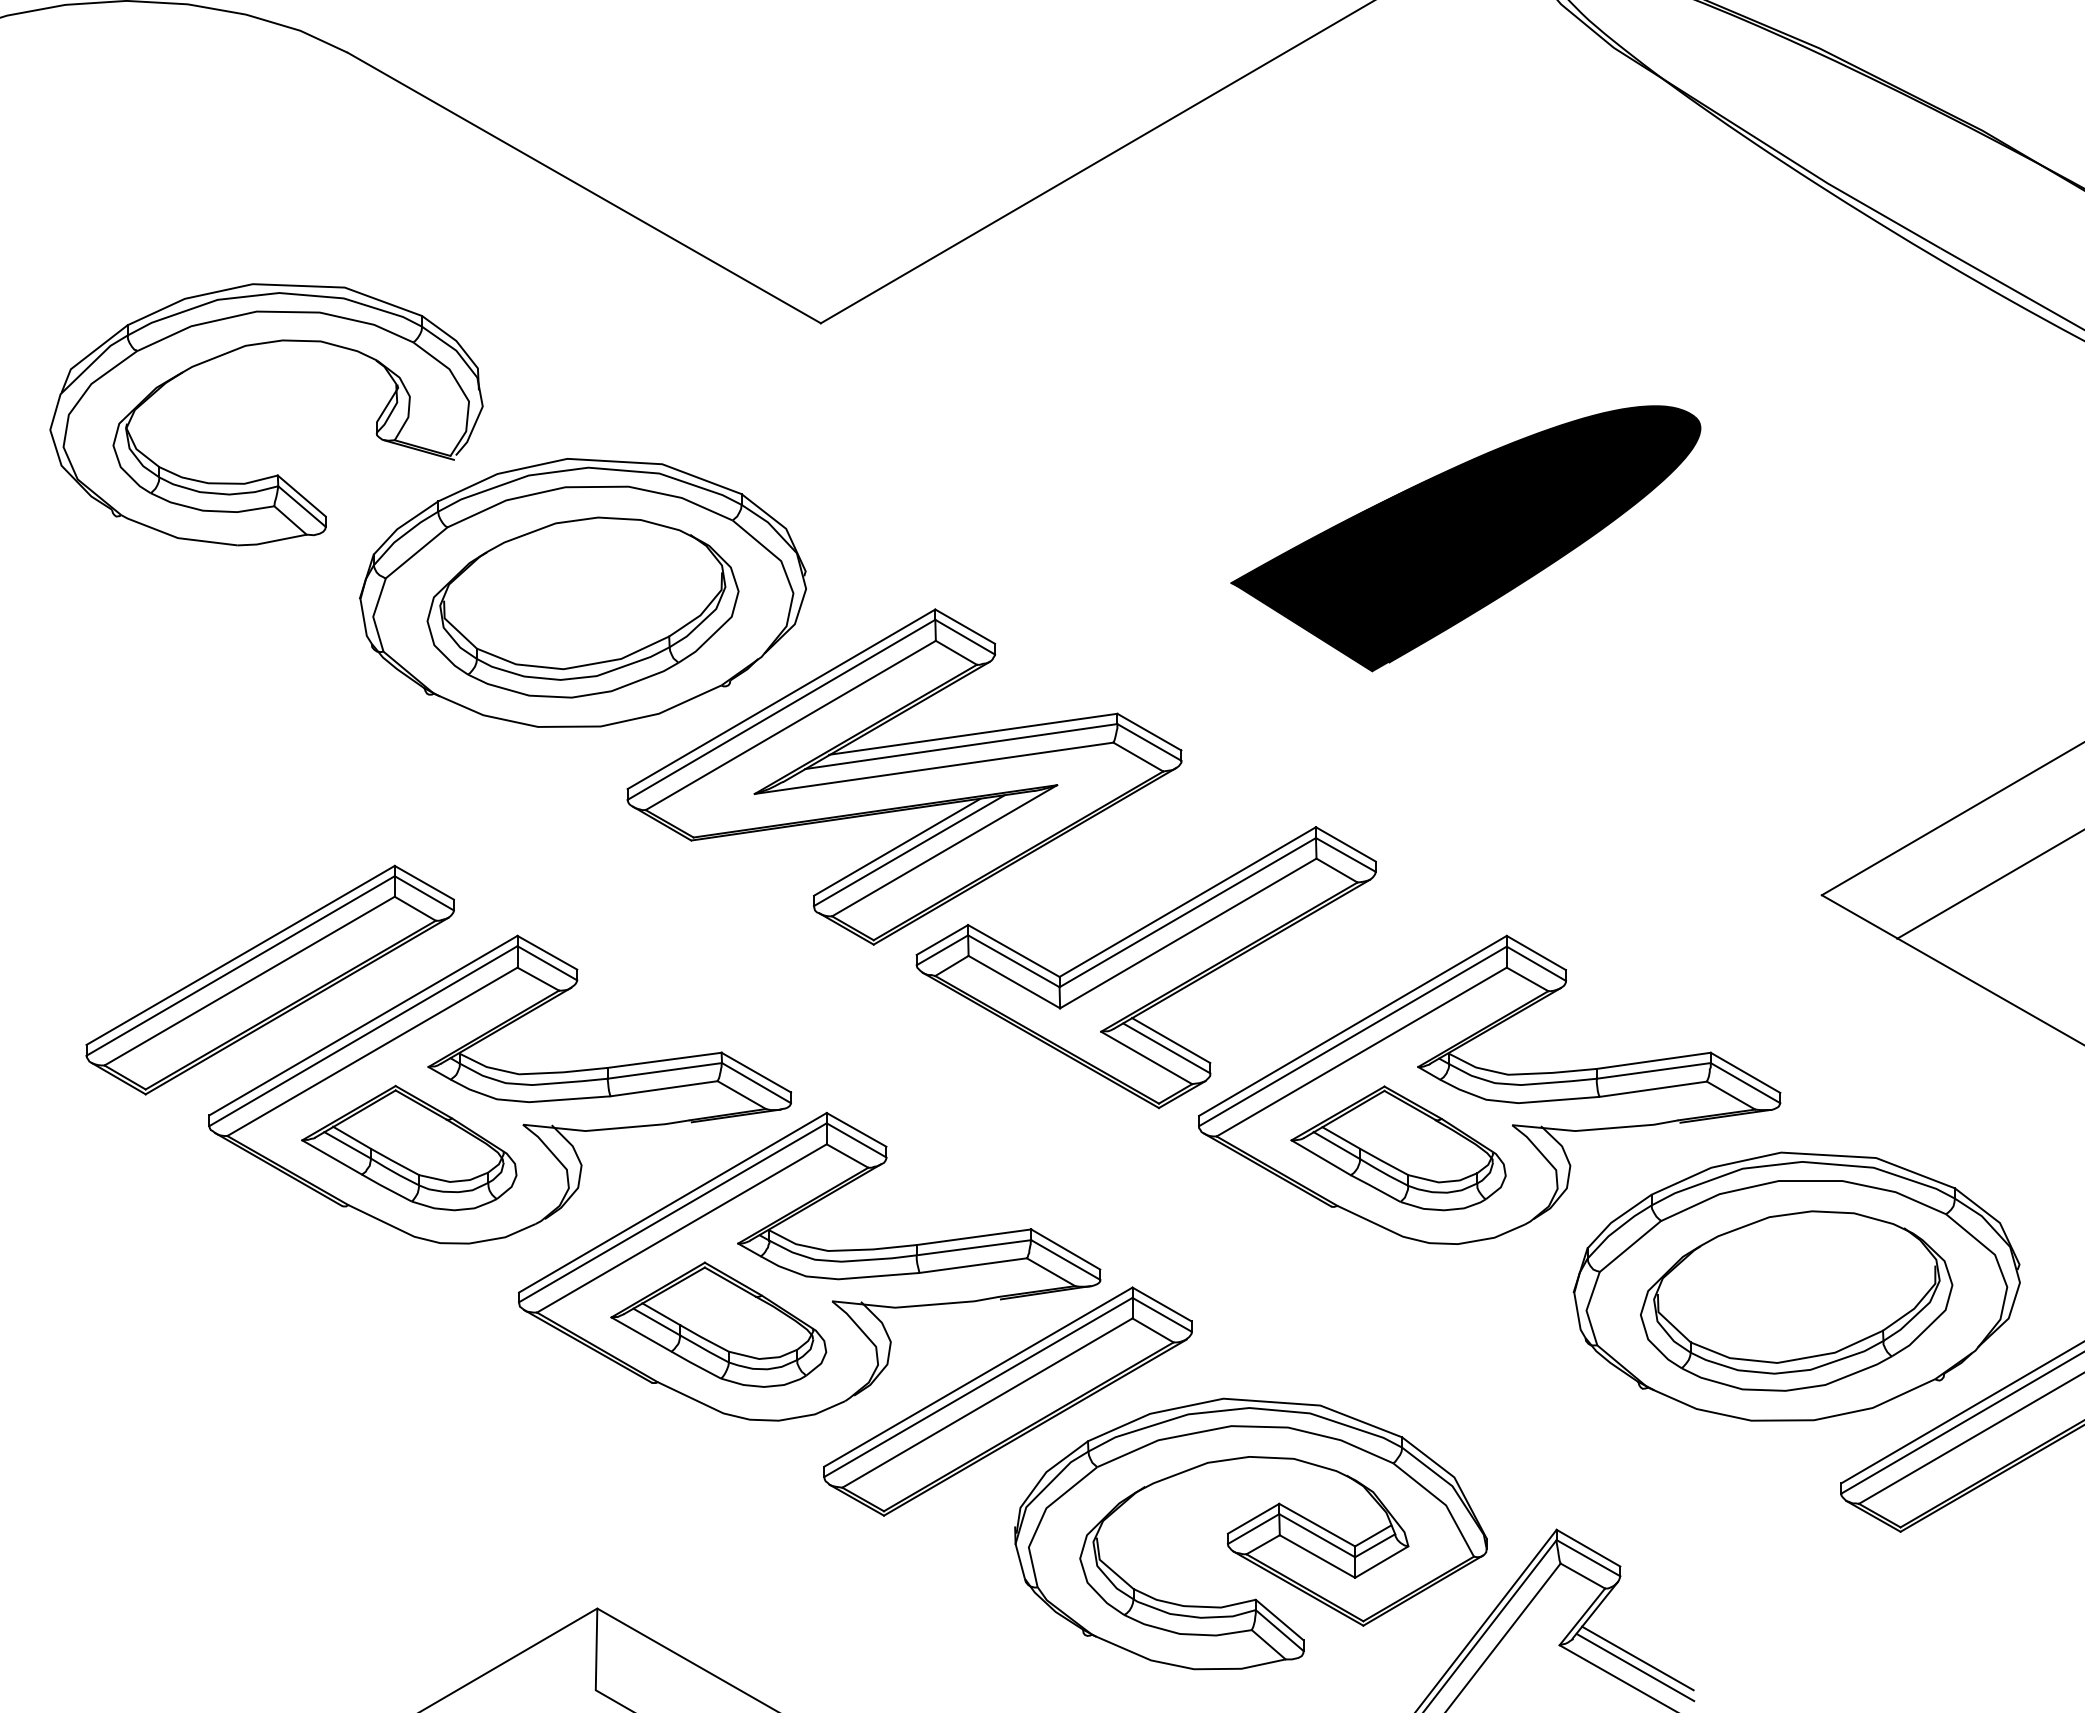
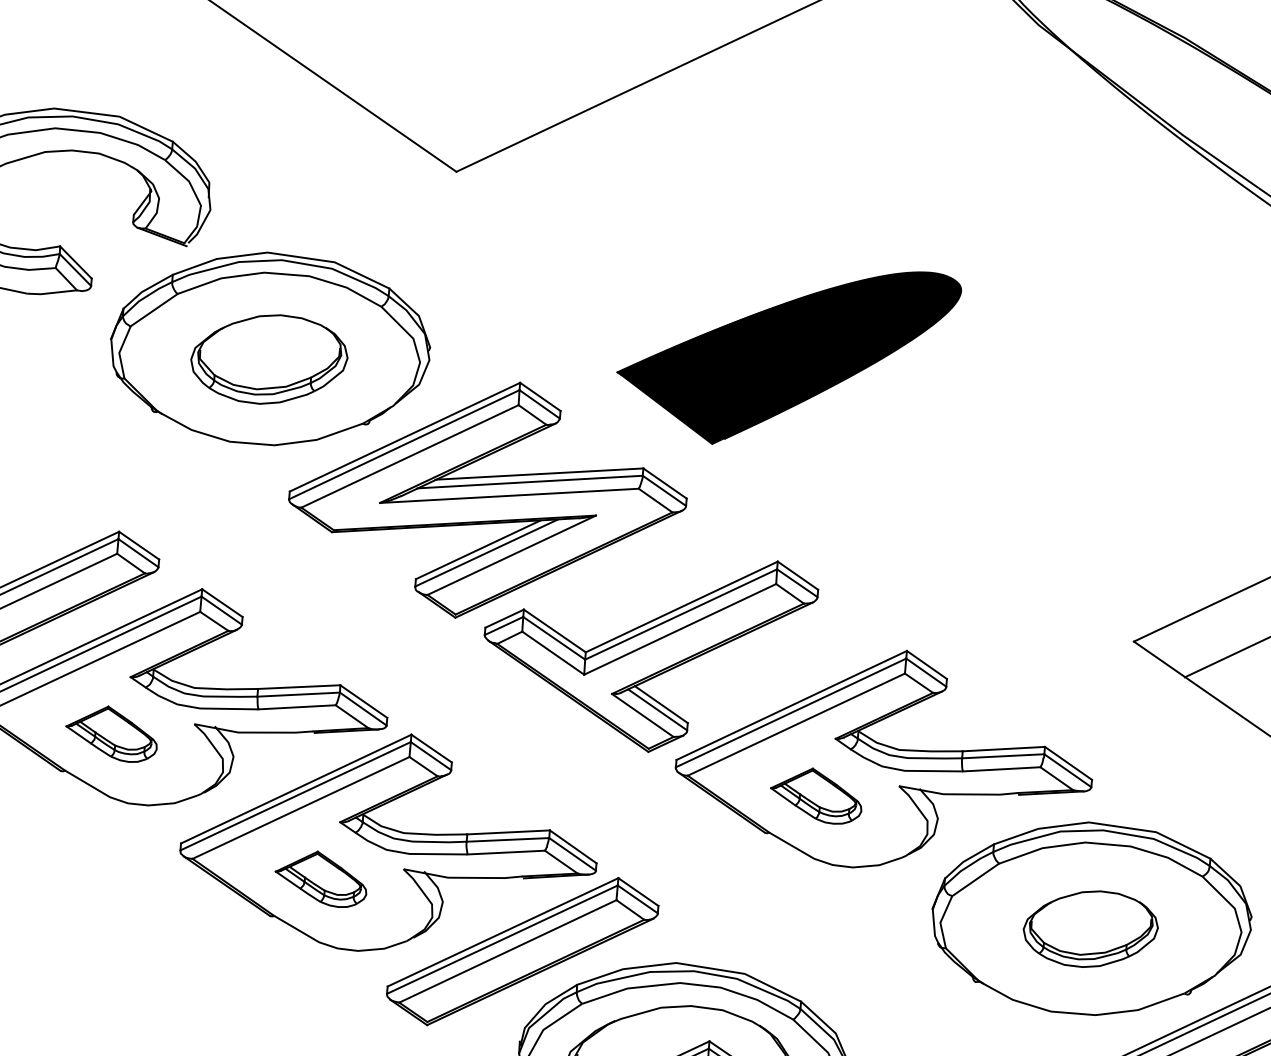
part: (1465, 538) -> (786, 355), moved
part: (582, 607) -> (268, 359), size x0.7
part: (409, 1147) -> (112, 733), size x0.6
part: (1398, 1148) -> (816, 795), size x0.6
part: (1796, 1300) -> (1090, 928), size x0.6
part: (718, 1324) -> (321, 878), size x0.6

